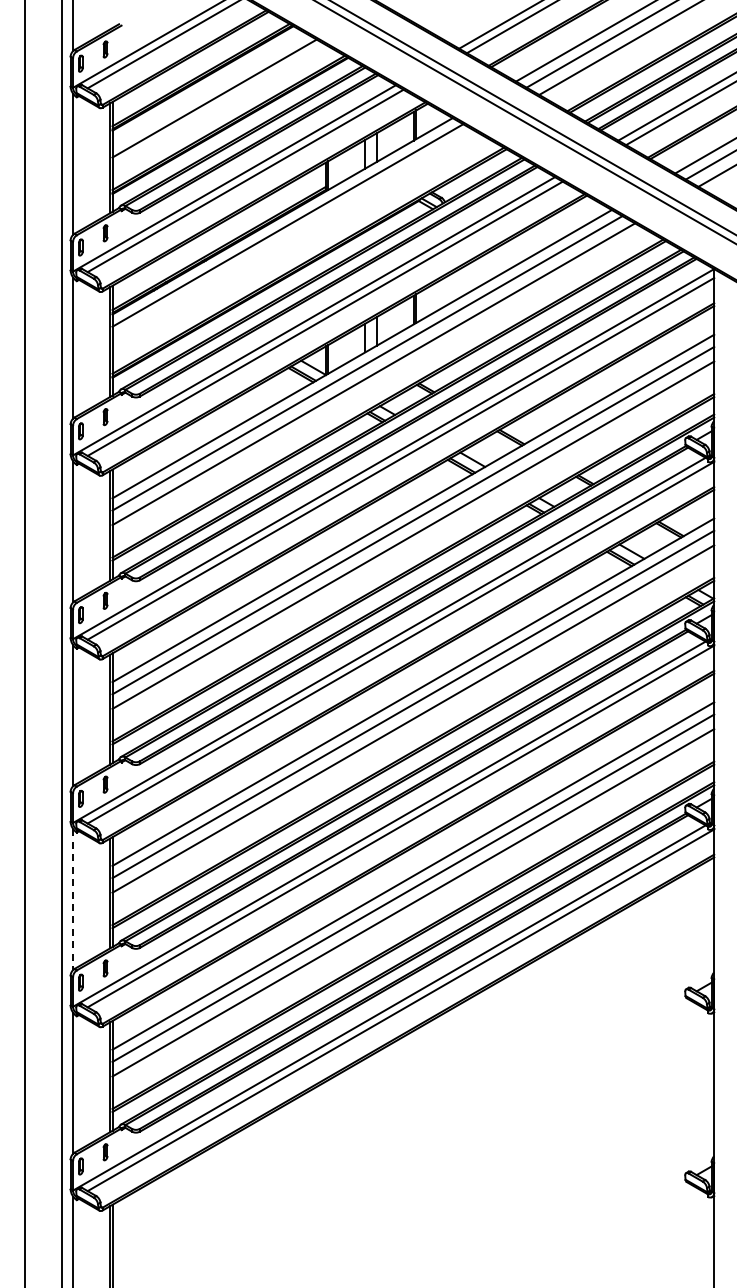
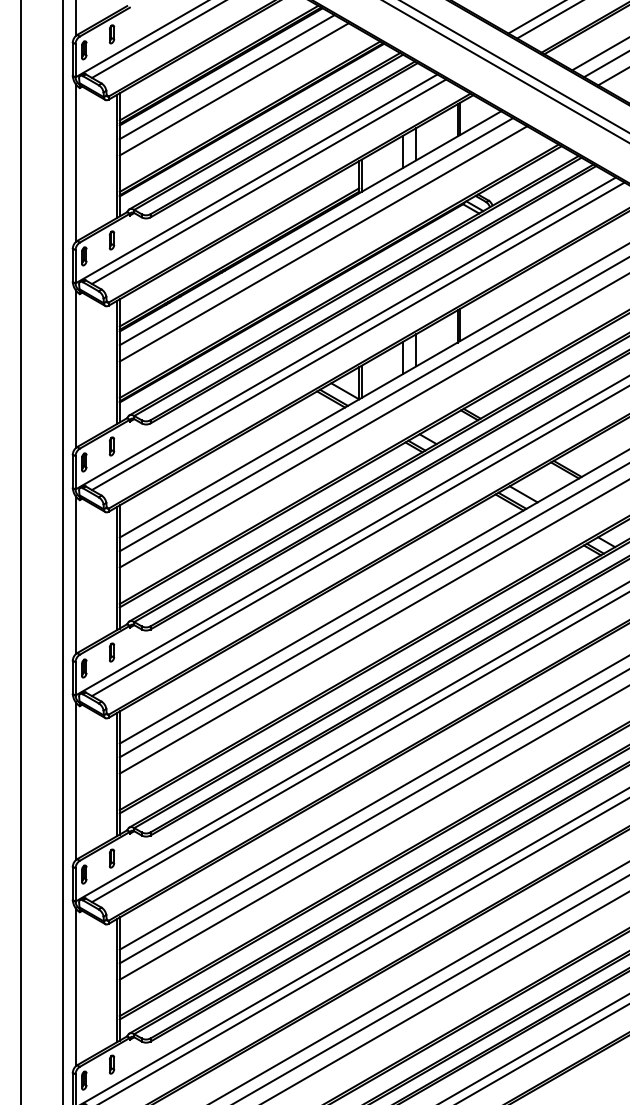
line: (208, 87) -> (227, 76), added
line: (293, 236) -> (322, 244), added
line: (73, 900) -> (76, 988), dashed -> solid

